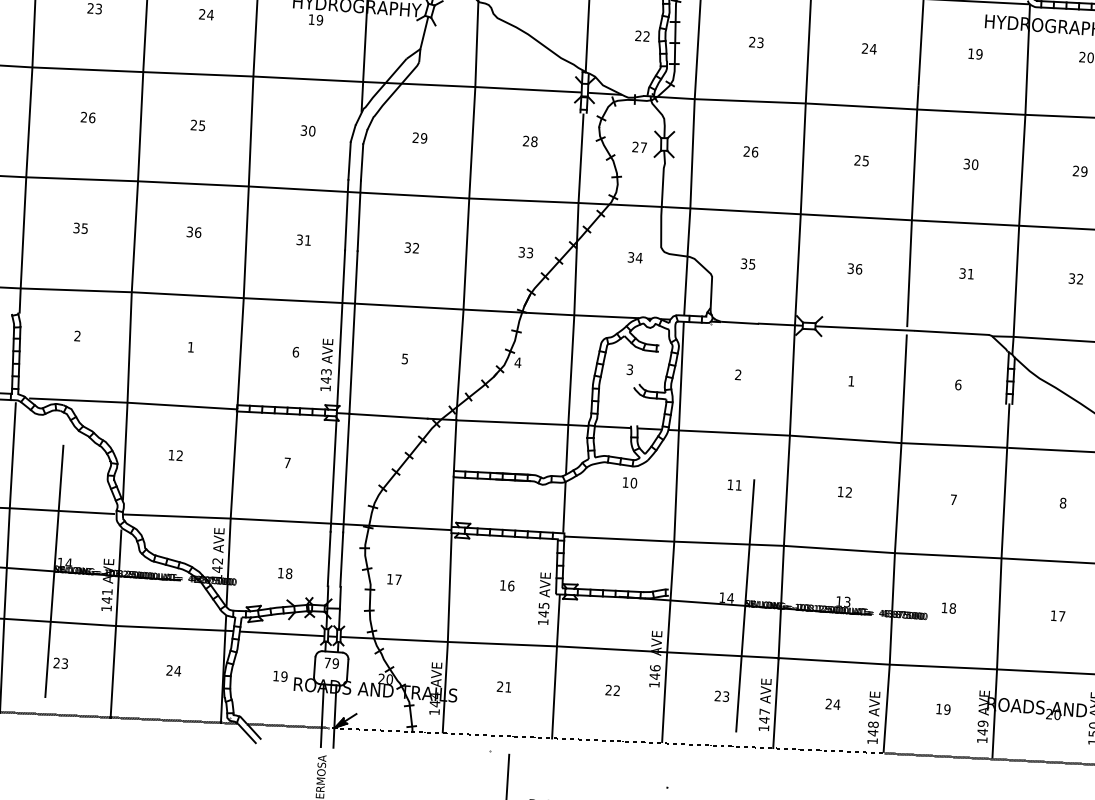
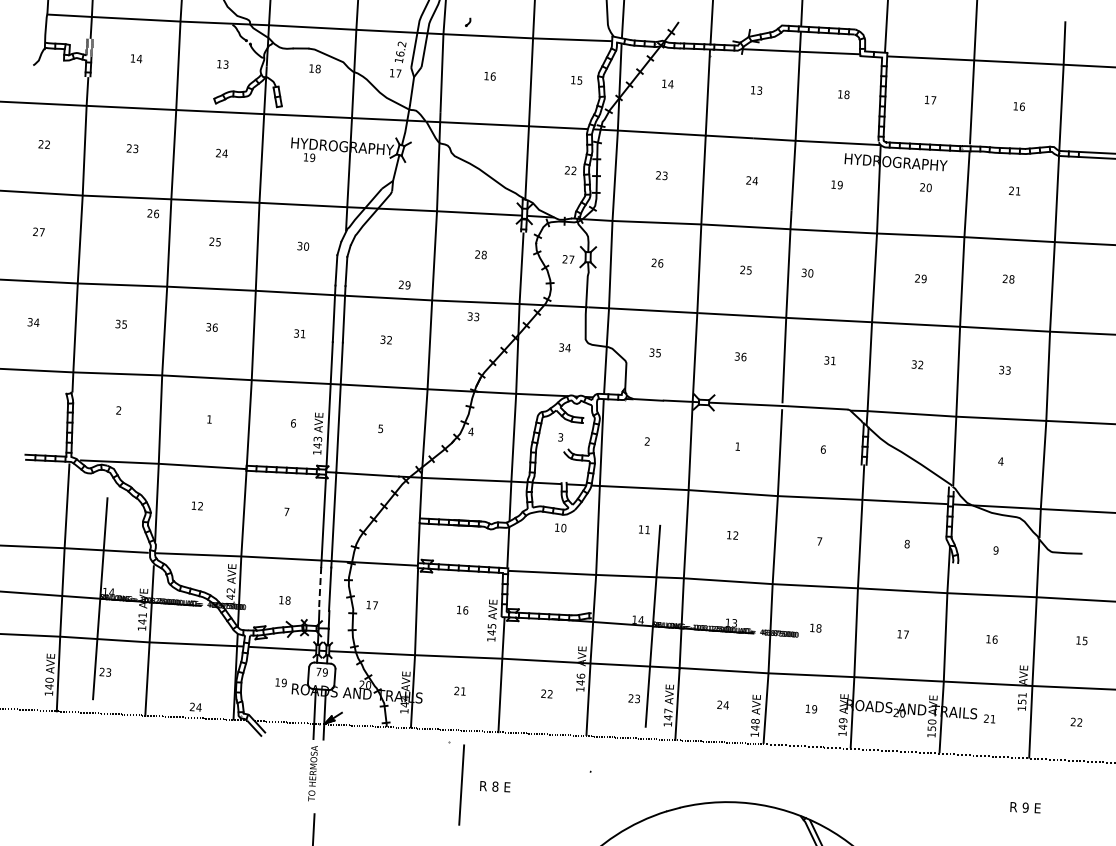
text: (88, 117) -> (153, 213), moved
text: (419, 137) -> (404, 284), moved
text: (970, 163) -> (807, 272), moved
text: (525, 252) -> (473, 316), moved
line: (329, 558) -> (320, 588), solid -> dashed
text: (173, 669) -> (195, 706), moved

